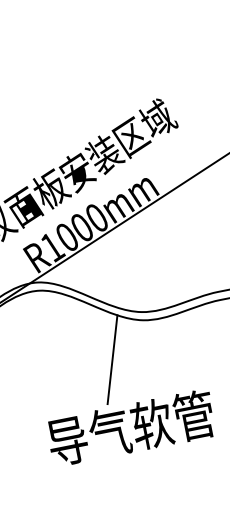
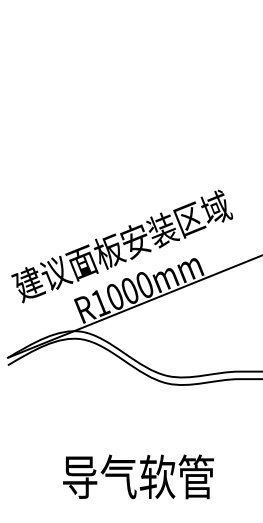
line: (112, 359) -> (133, 412), removed

